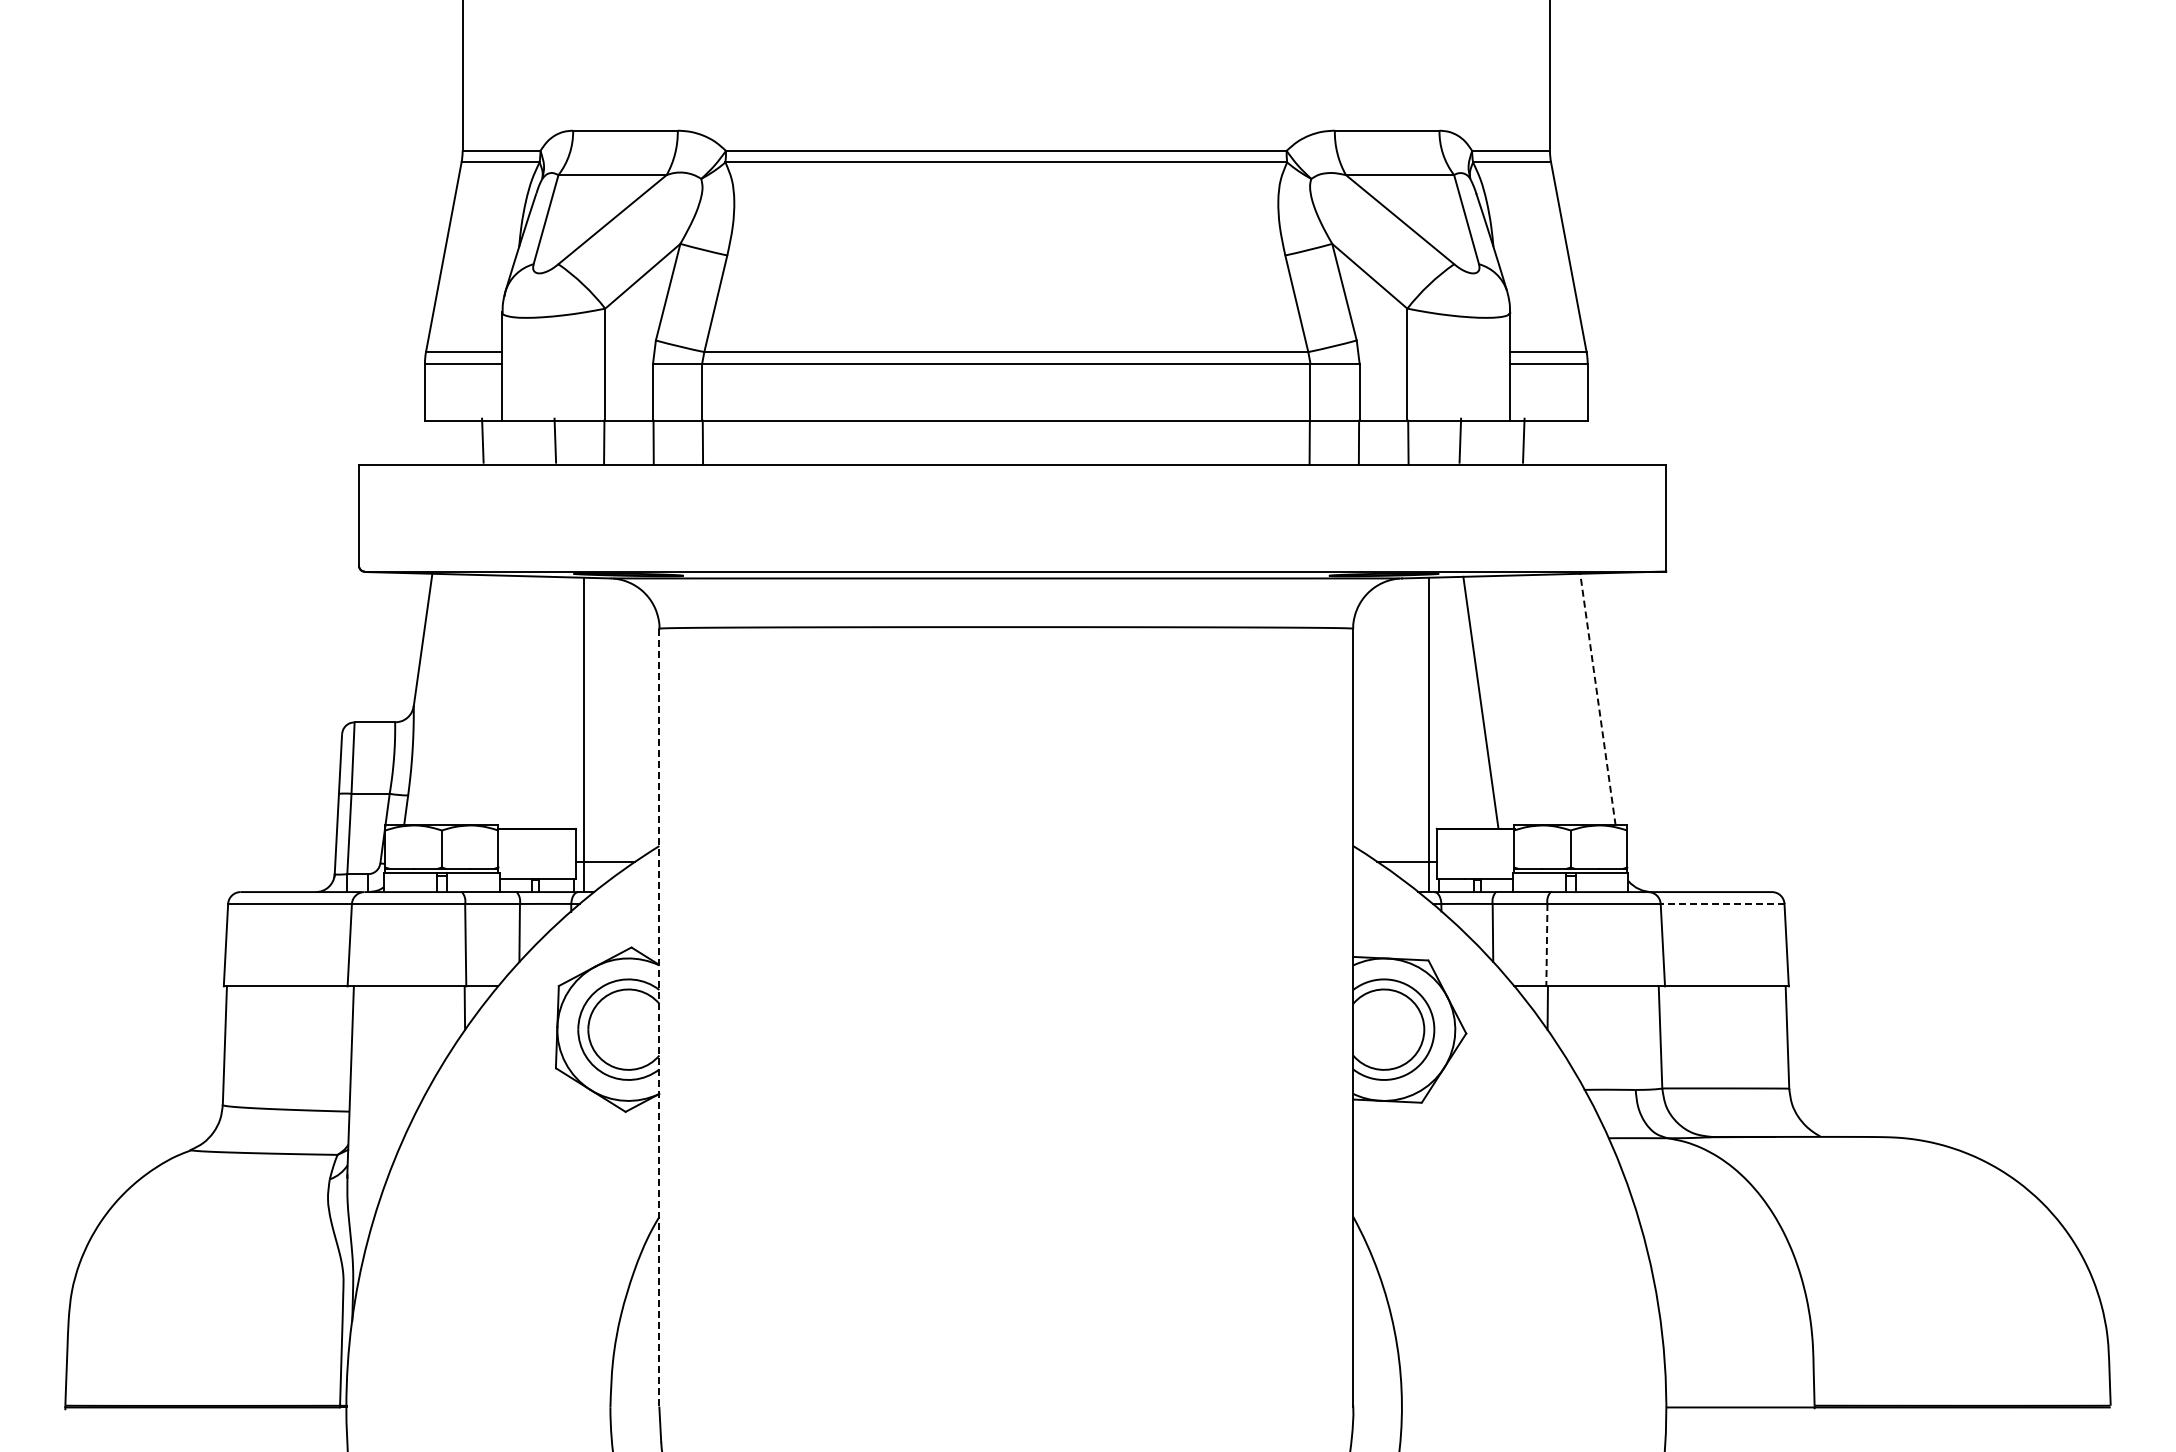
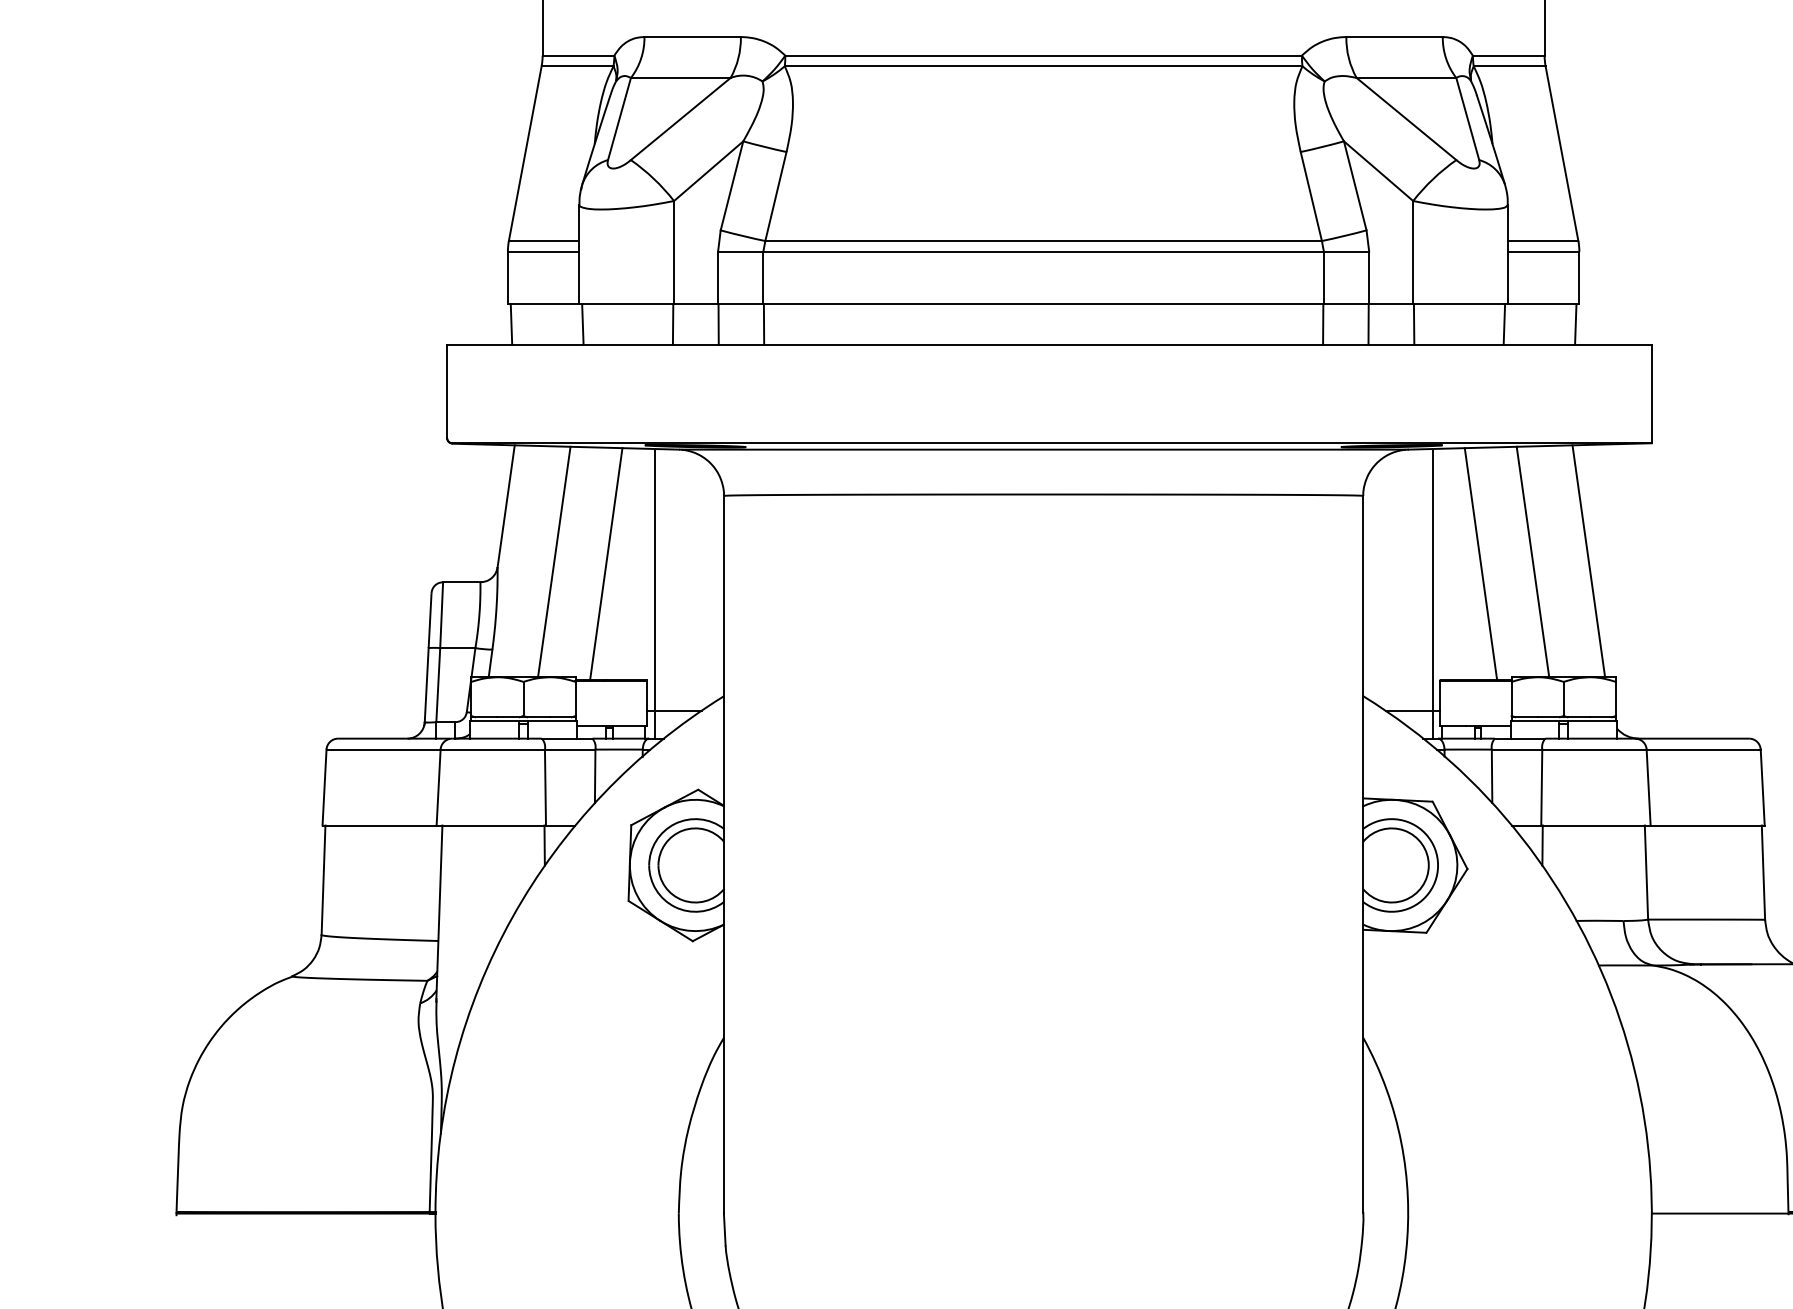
line: (482, 440) -> (511, 324), moved
line: (555, 440) -> (583, 324), moved
line: (1460, 440) -> (1504, 324), moved
line: (1523, 440) -> (1575, 324), moved
line: (1597, 699) -> (1588, 561), dashed -> solid
line: (474, 700) -> (553, 562), added
line: (1536, 700) -> (1532, 562), added
line: (531, 702) -> (606, 563), added
line: (1722, 903) -> (1703, 749), dashed -> solid
line: (1546, 945) -> (1541, 787), dashed -> solid
line: (659, 1017) -> (724, 854), dashed -> solid

